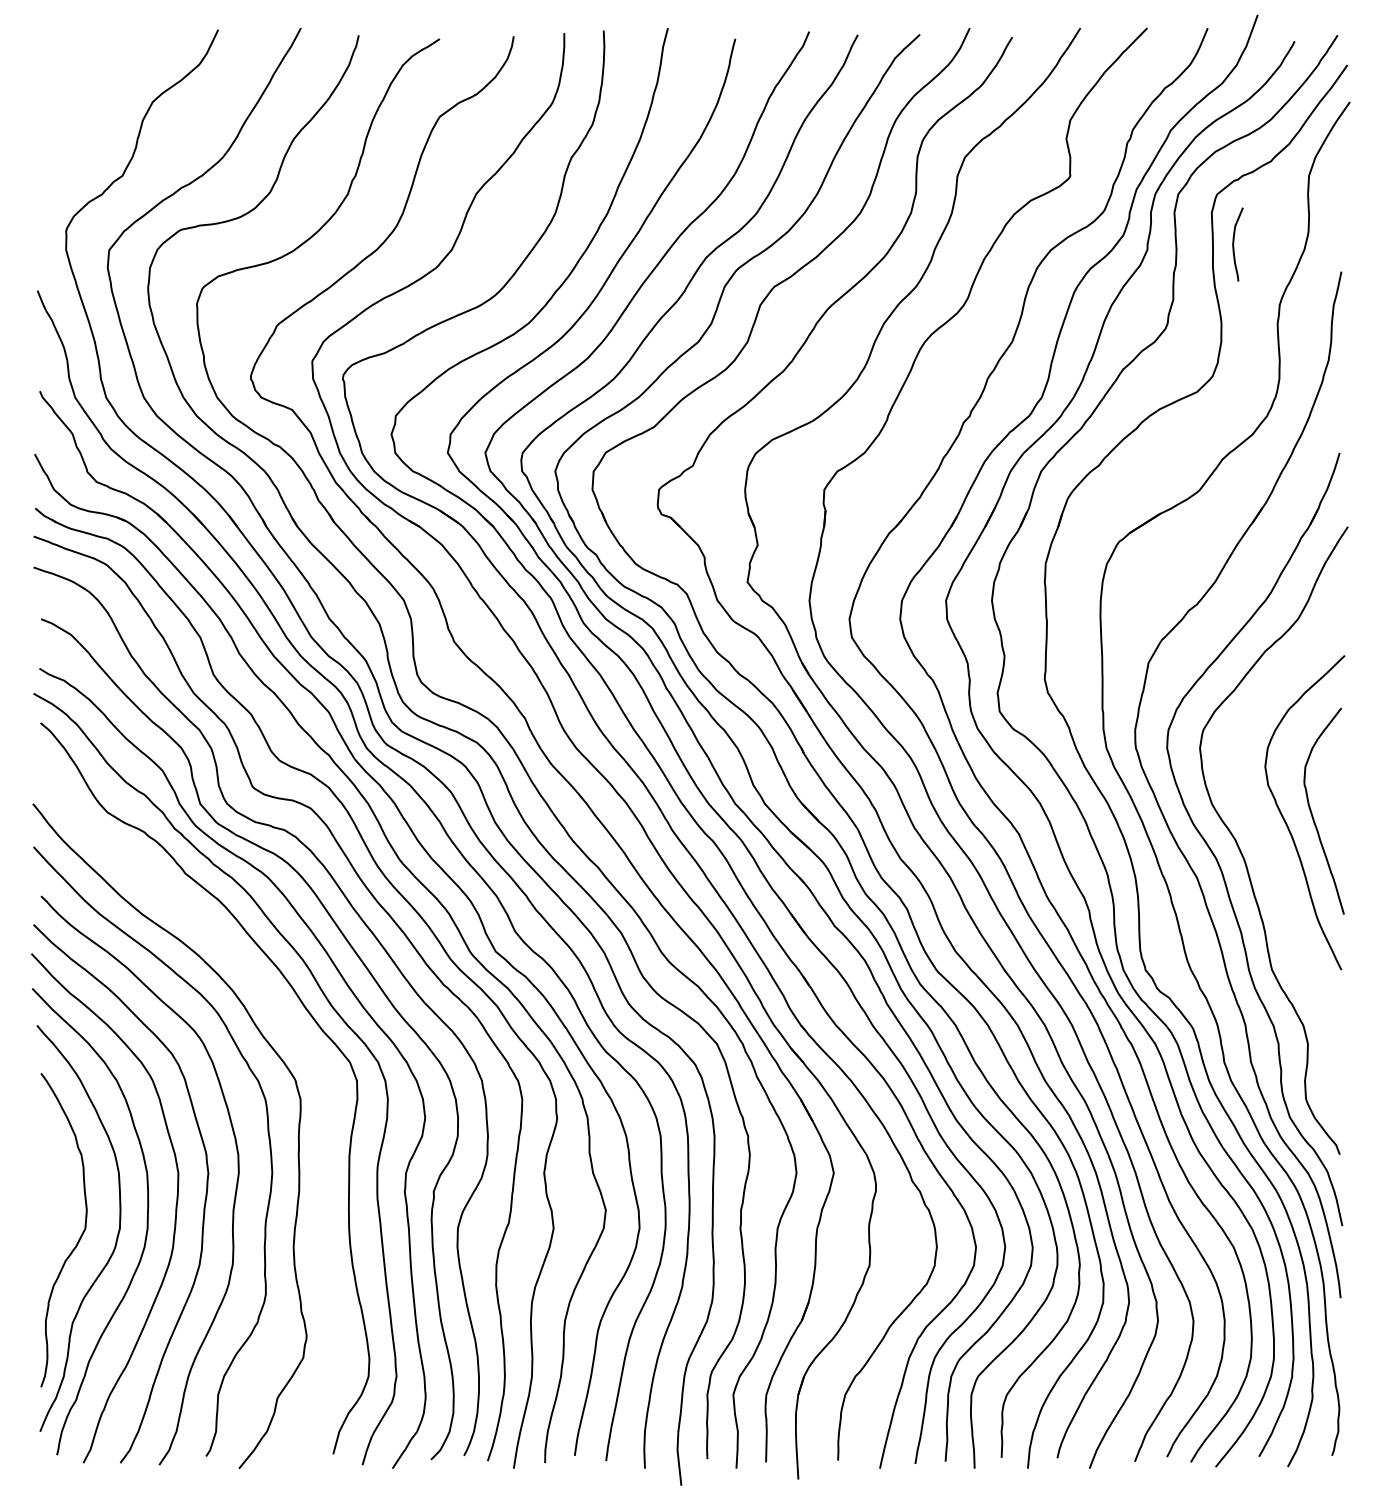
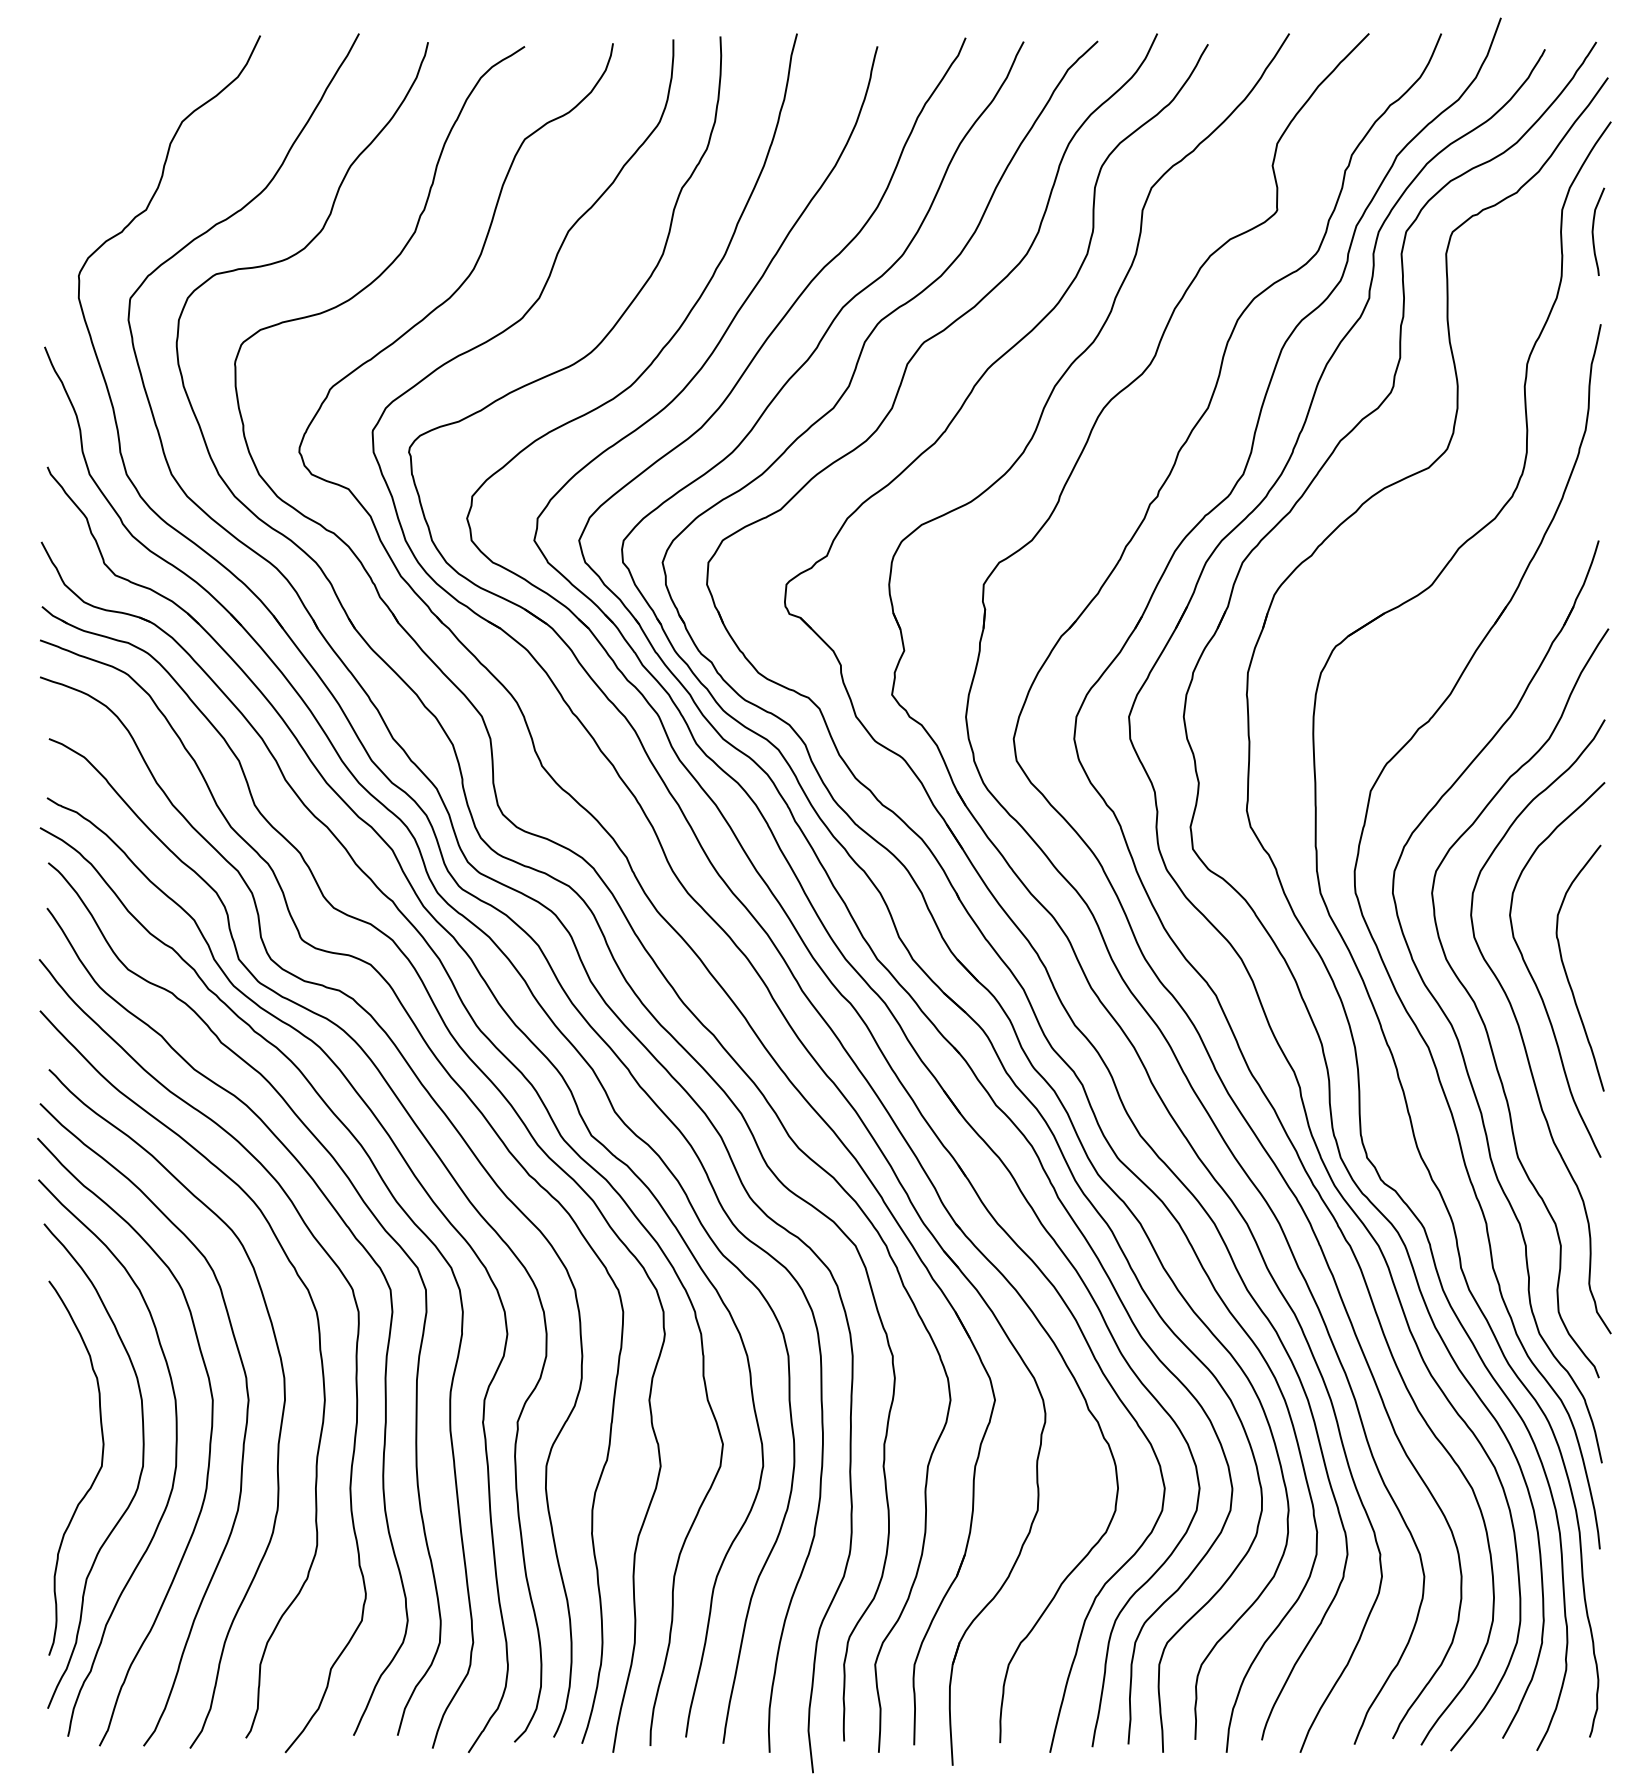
curve: (1233, 244) -> (1593, 231), moved
curve: (1274, 864) -> (1521, 1031), added
curve: (297, 1037) -> (354, 1238), added

